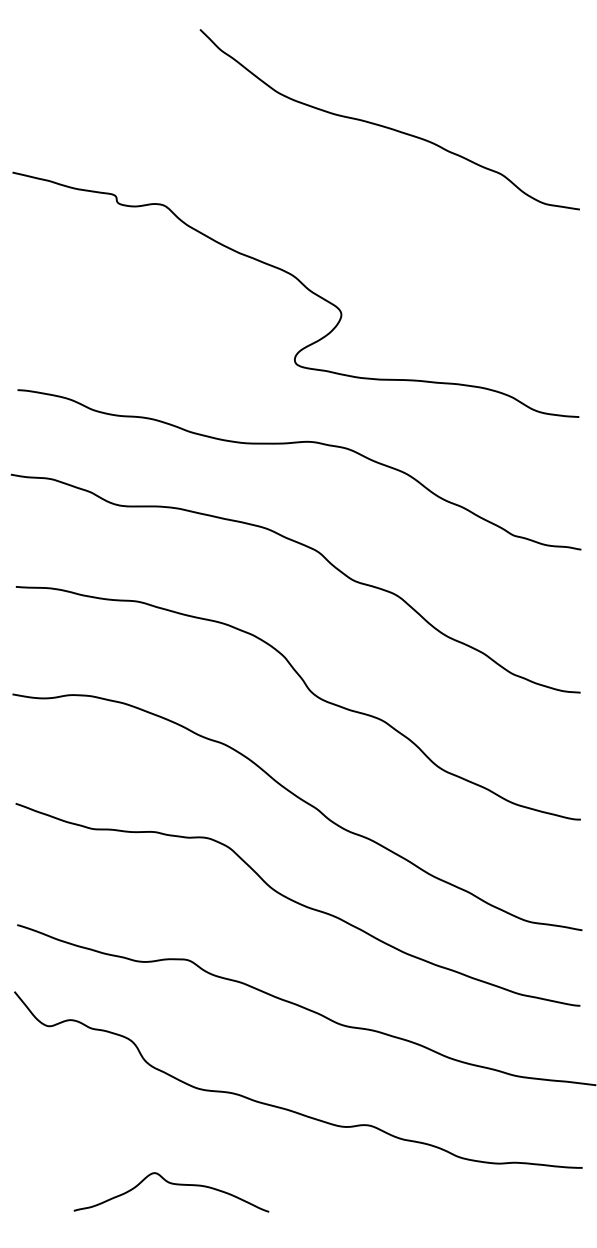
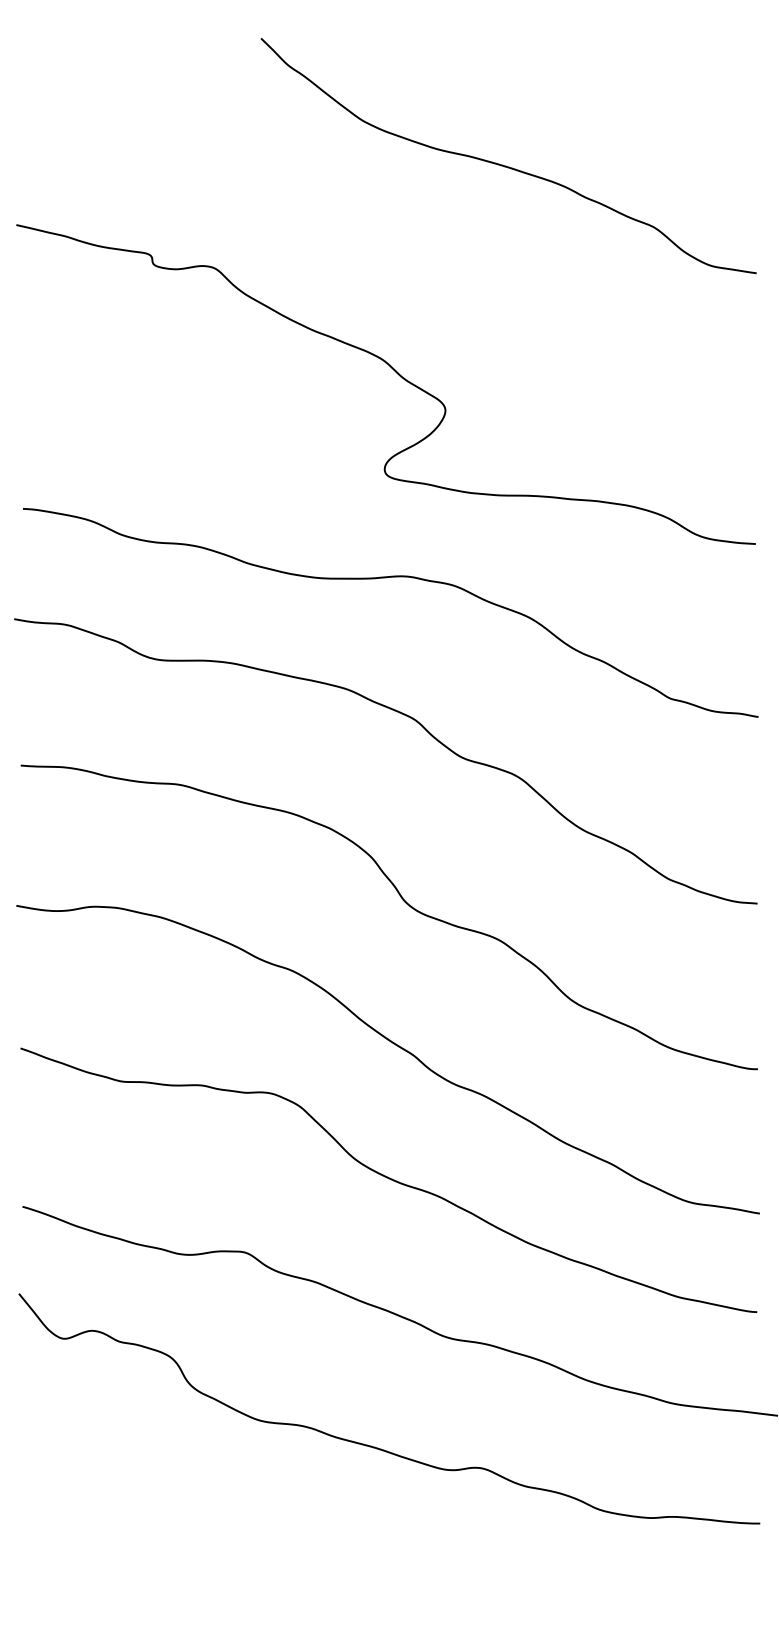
curve: (172, 1184) -> (225, 1545), removed

